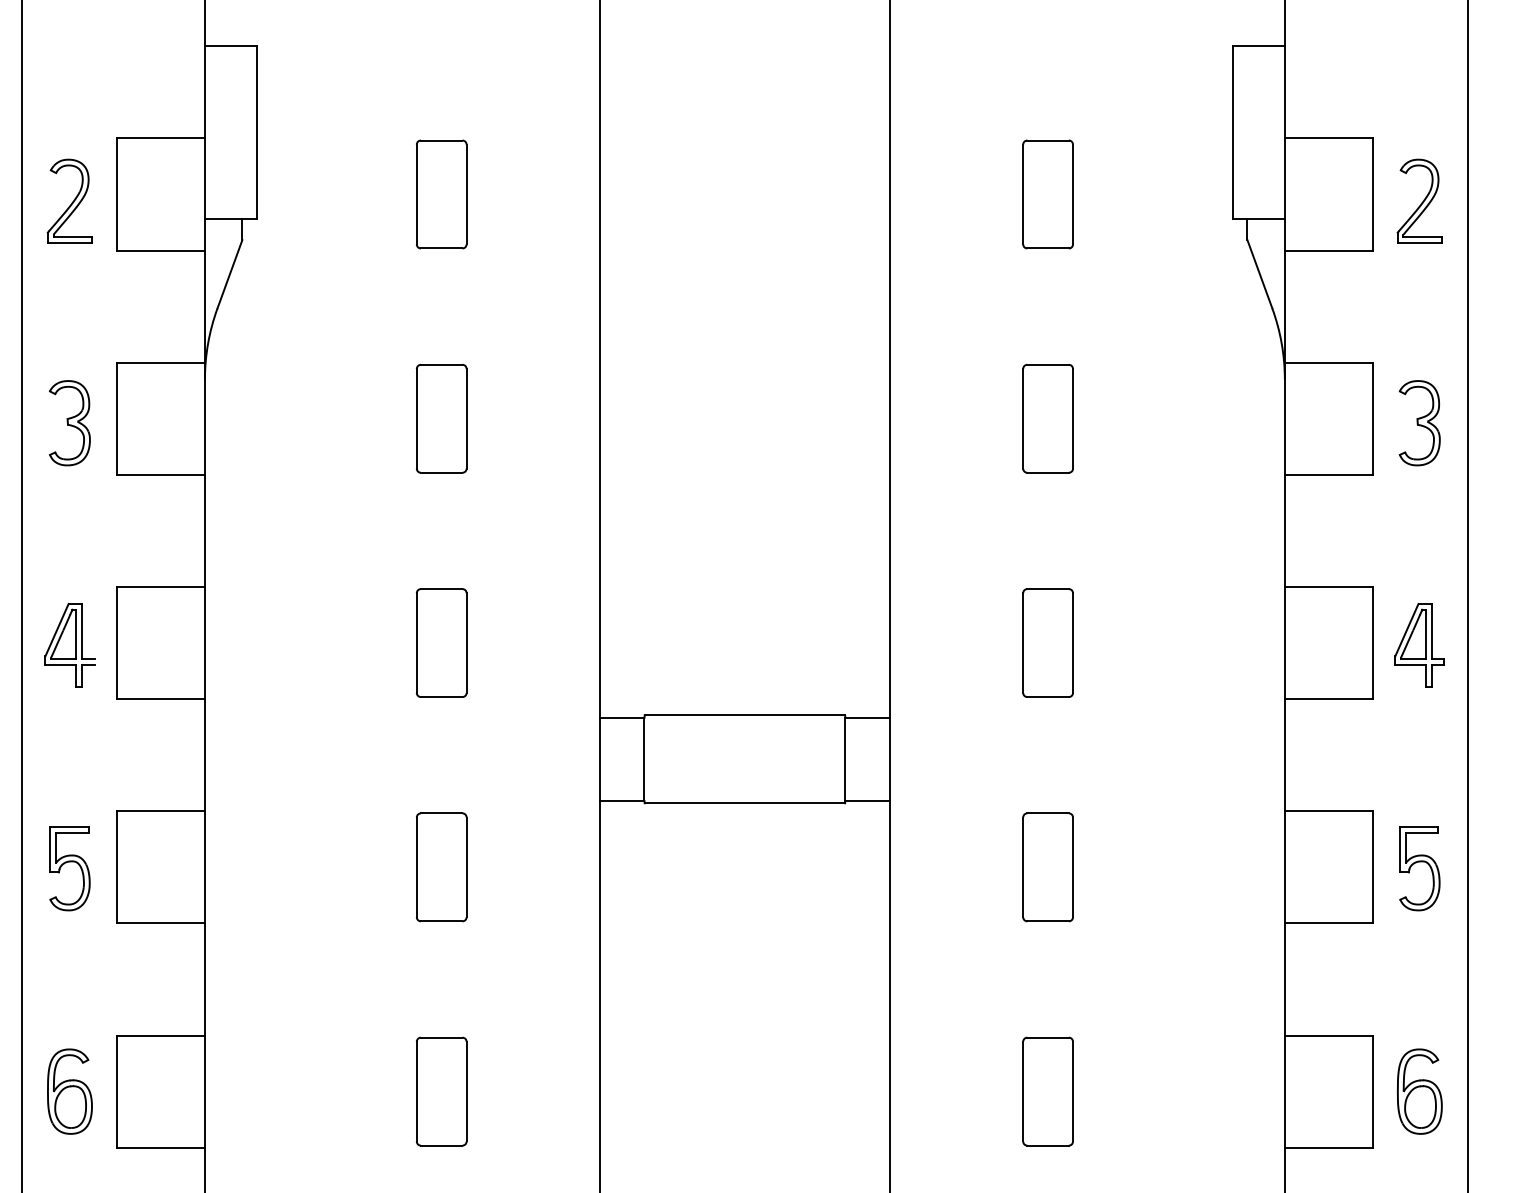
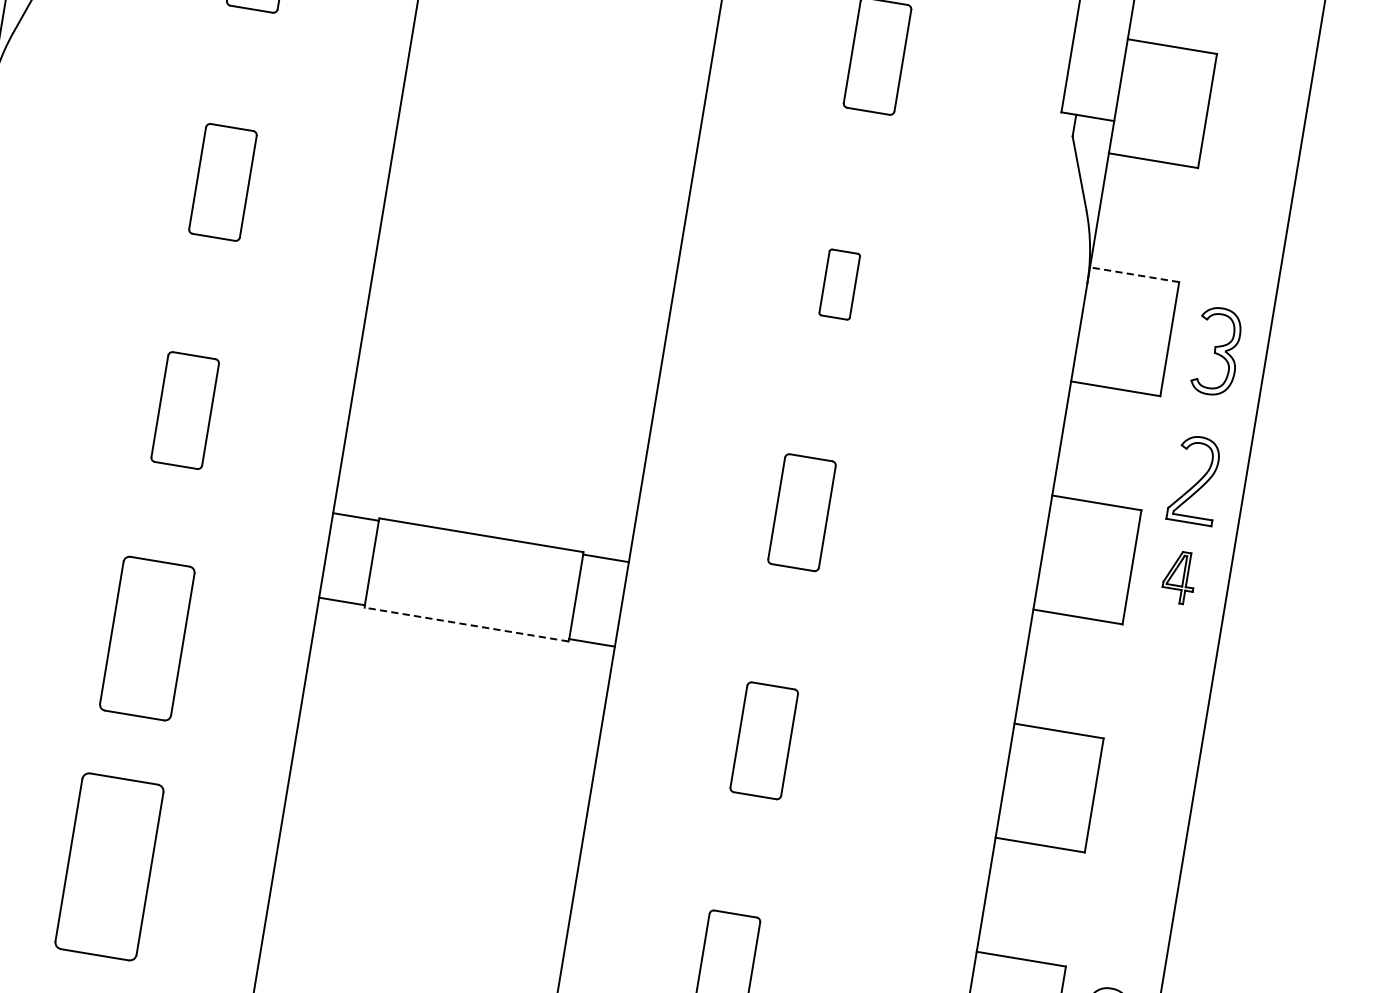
part: (1419, 200) -> (1195, 479), moved
line: (1328, 362) -> (1134, 274), solid -> dashed
part: (1047, 418) -> (839, 284), size x0.6
part: (1419, 644) -> (1179, 576), size x0.6
line: (744, 803) -> (466, 624), solid -> dashed
part: (441, 867) -> (147, 638), size x1.4
part: (1419, 868) -> (1141, 804), removed
part: (441, 1091) -> (109, 866), size x1.6

